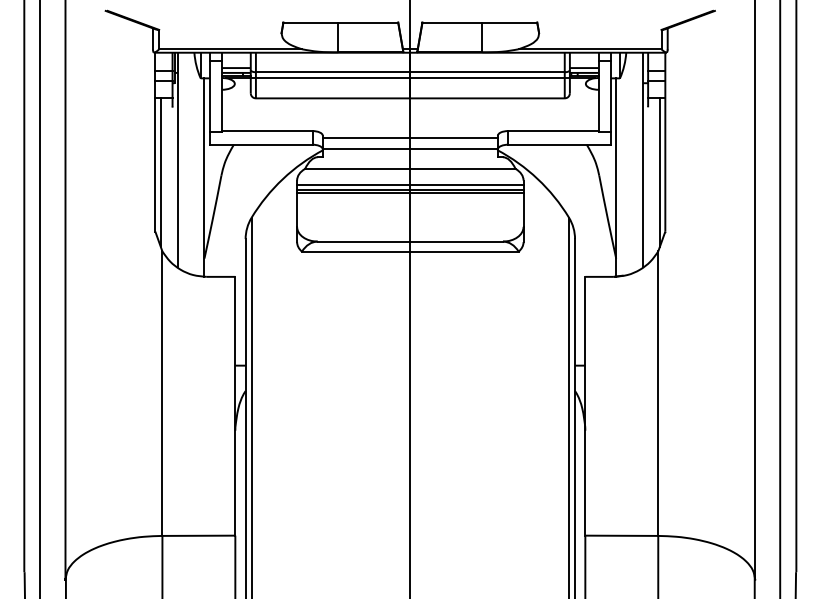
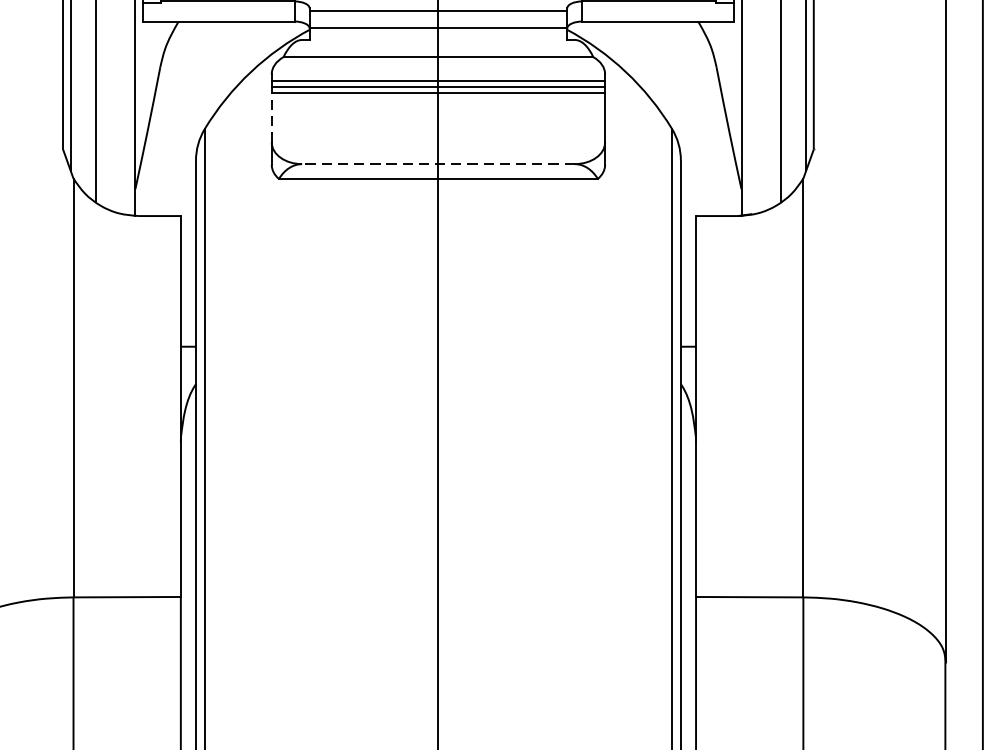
line: (297, 210) -> (272, 118), solid -> dashed
line: (410, 241) -> (438, 163), solid -> dashed

